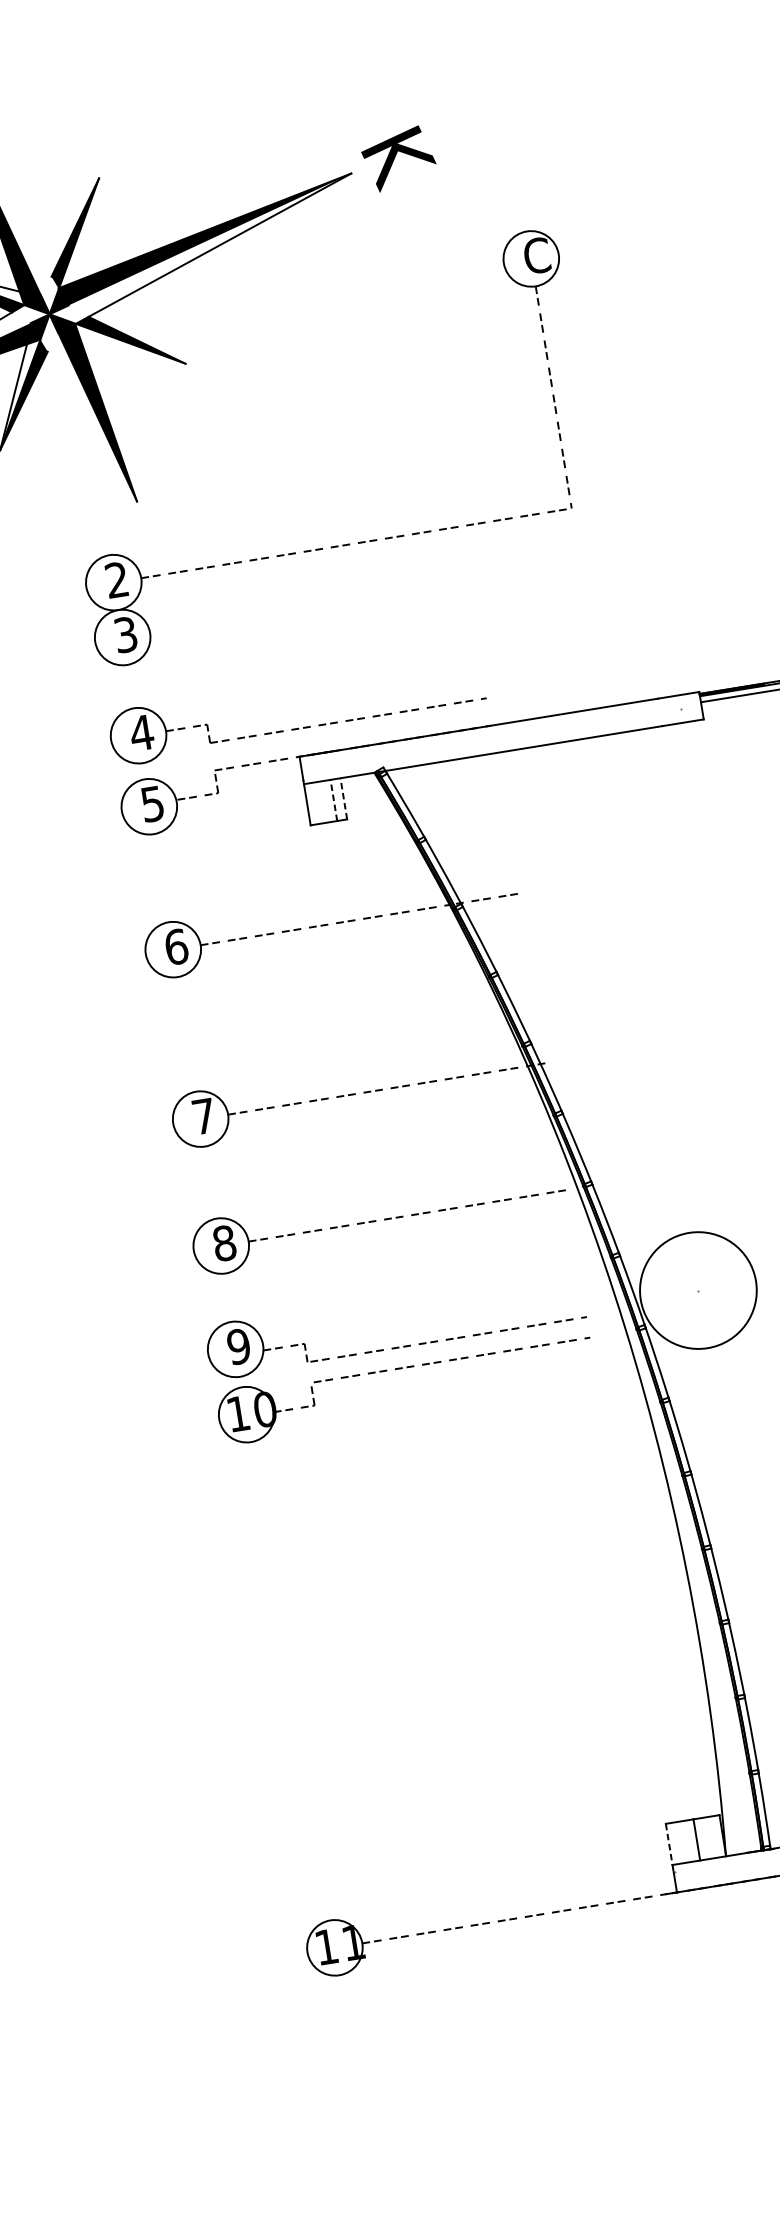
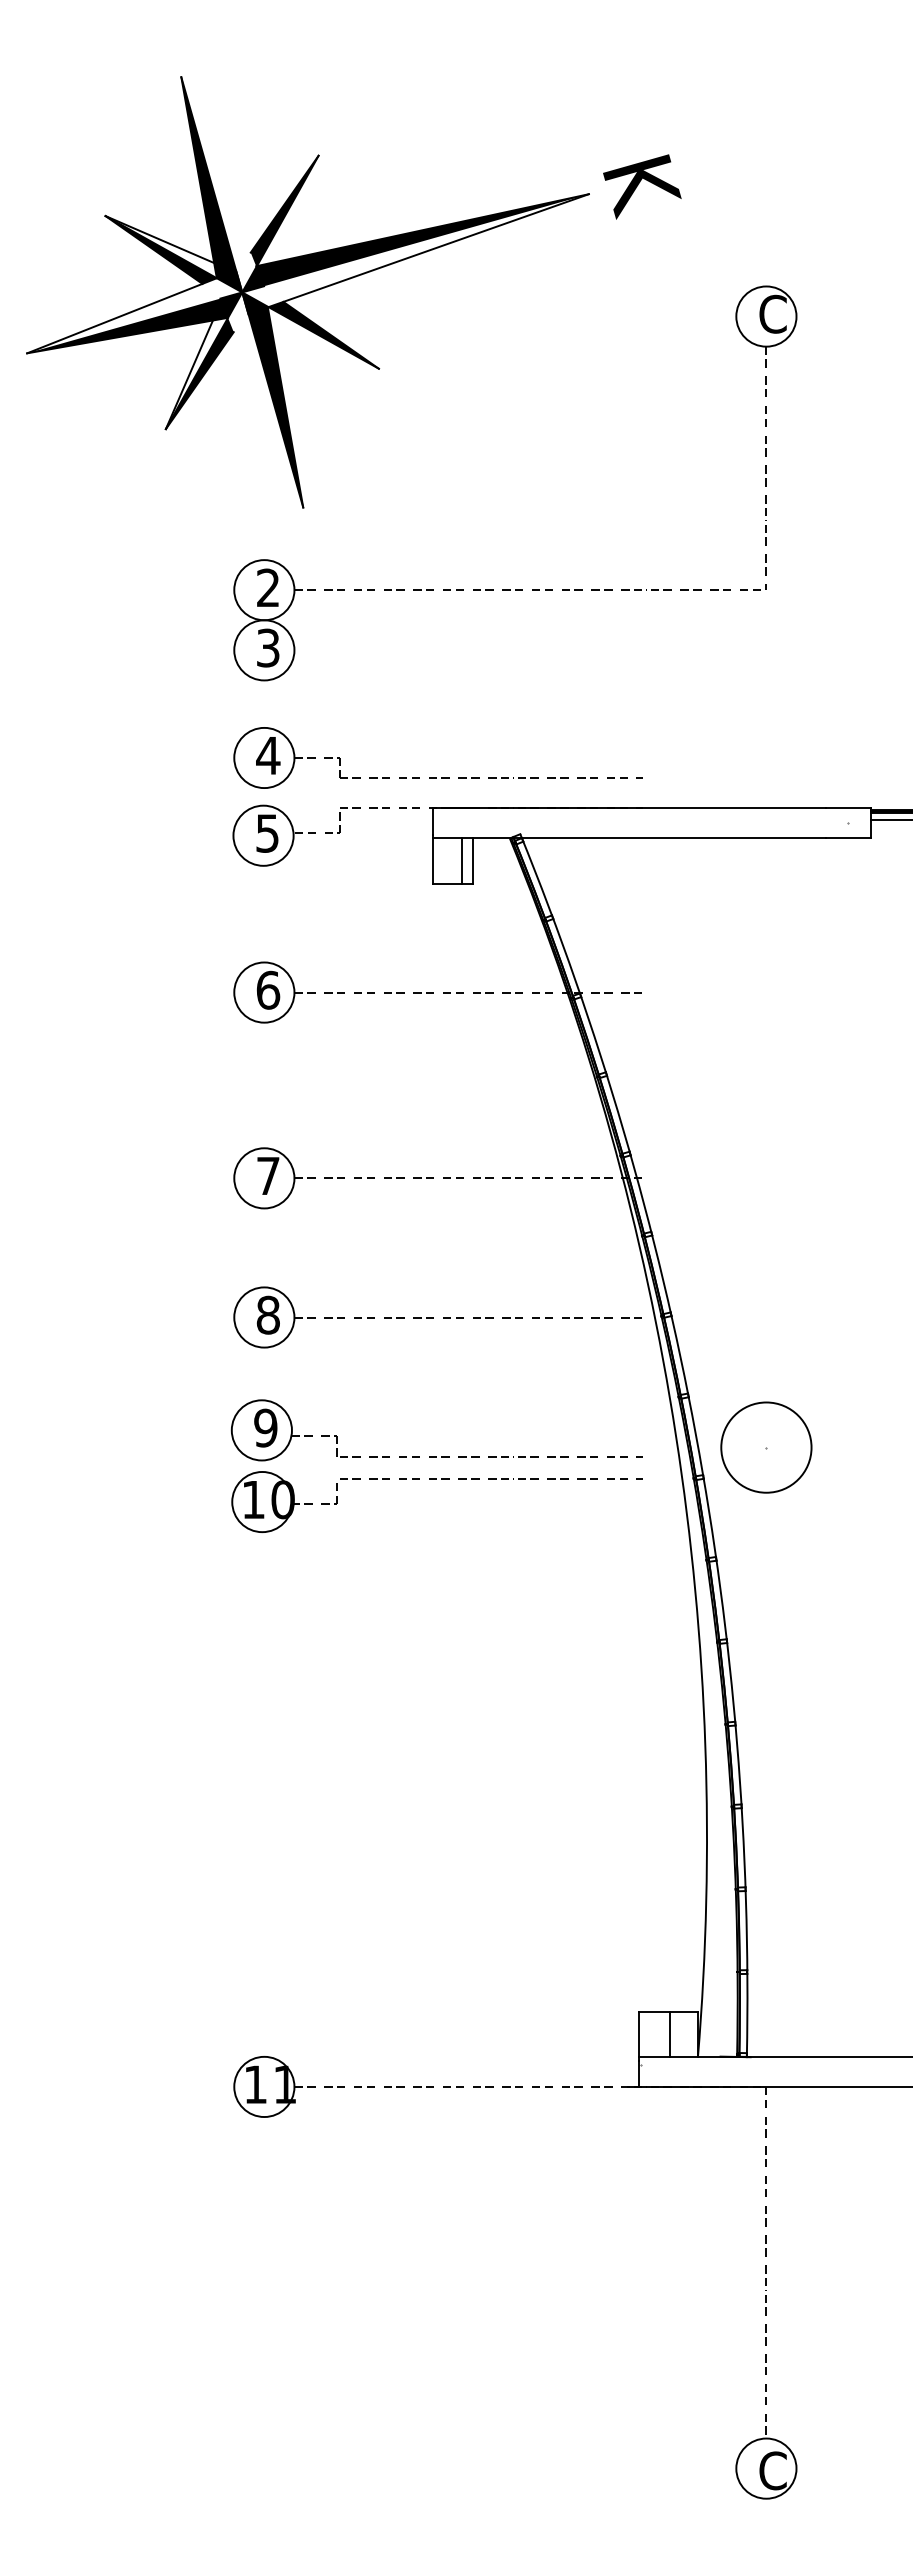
line: (343, 798) -> (472, 860), dashed -> solid
line: (333, 800) -> (461, 860), dashed -> solid
circle: (698, 1290) -> (766, 1447), size x0.71
line: (669, 1844) -> (639, 2034), dashed -> solid

